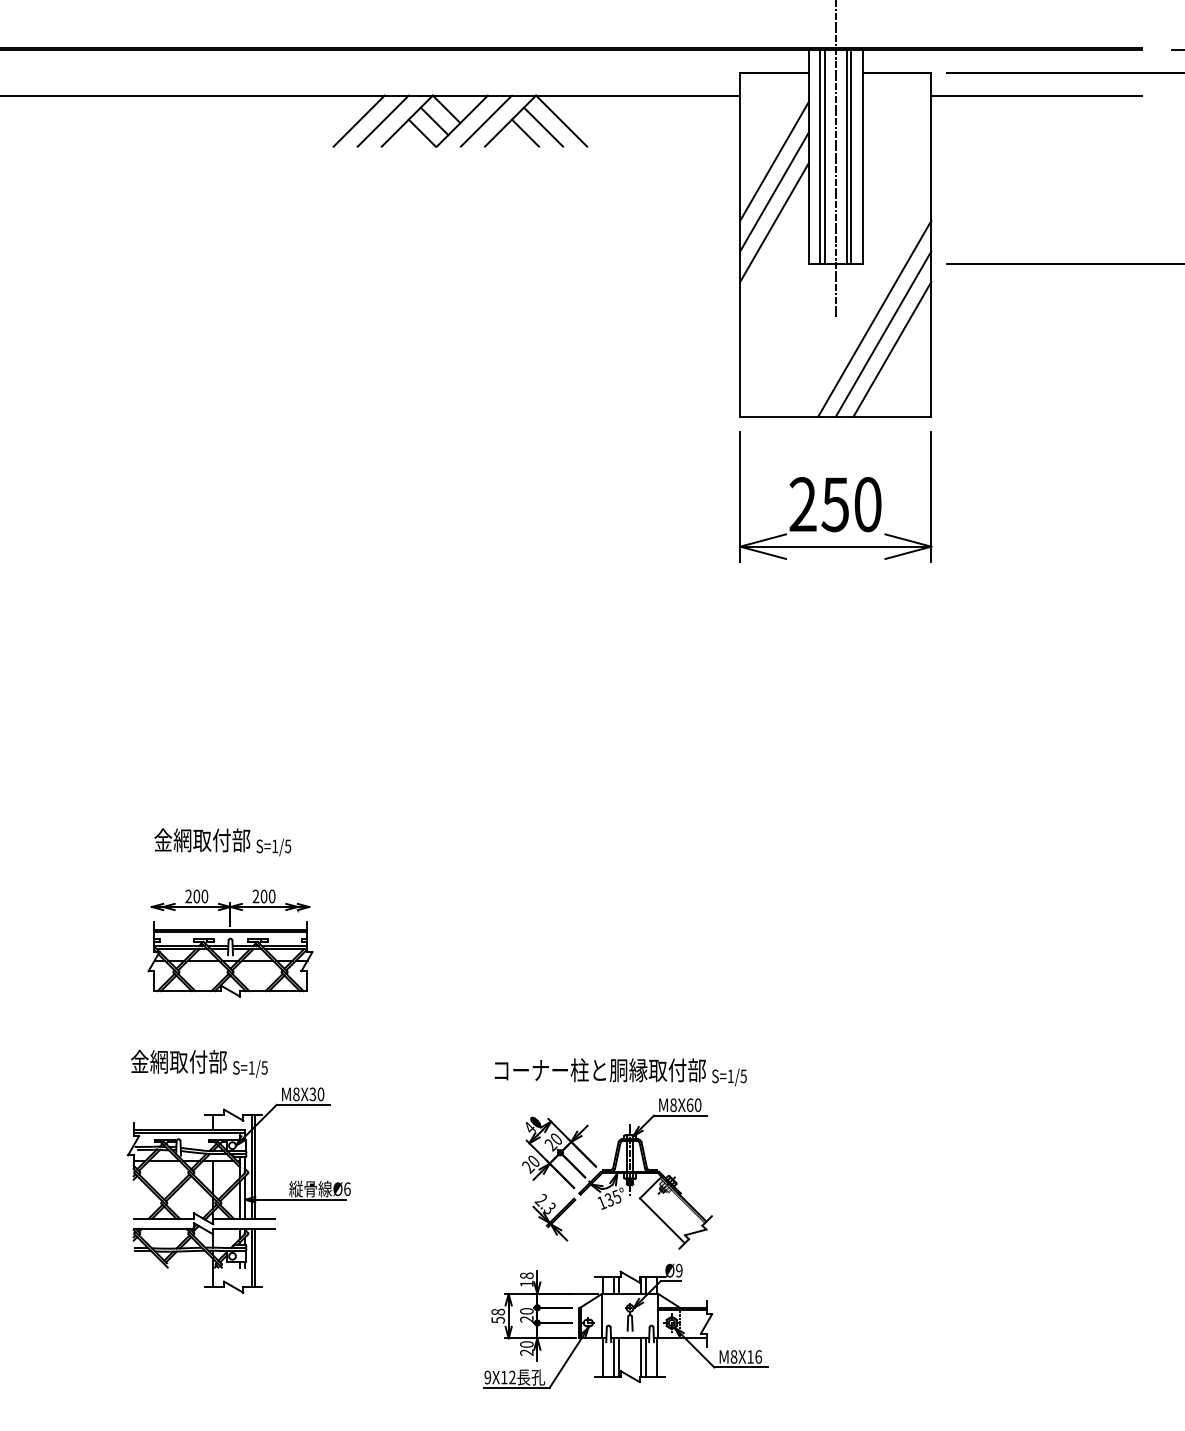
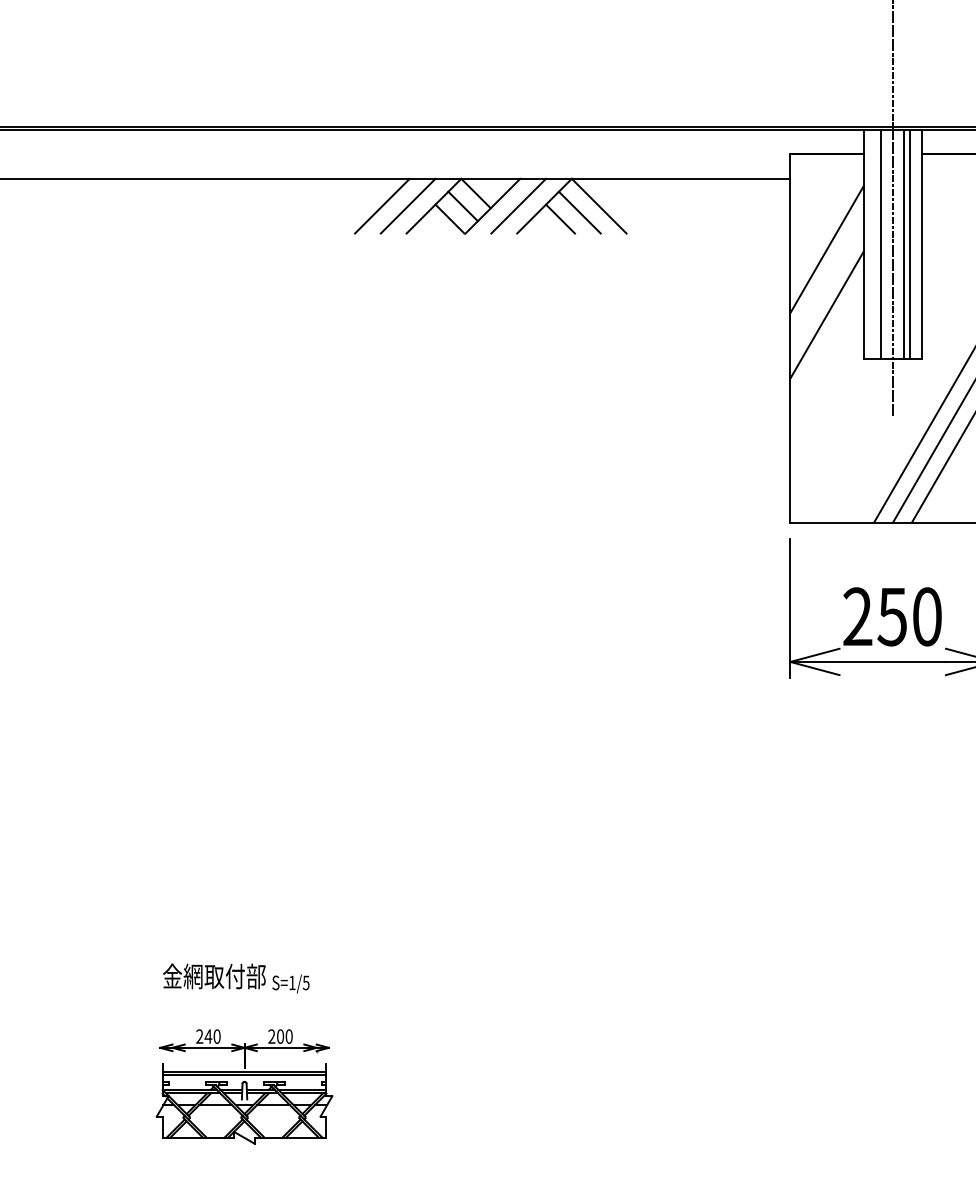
line: (820, 156) -> (876, 244), removed
line: (774, 191) -> (827, 281), removed
text: (196, 896) -> (208, 1036), 200 -> 240

